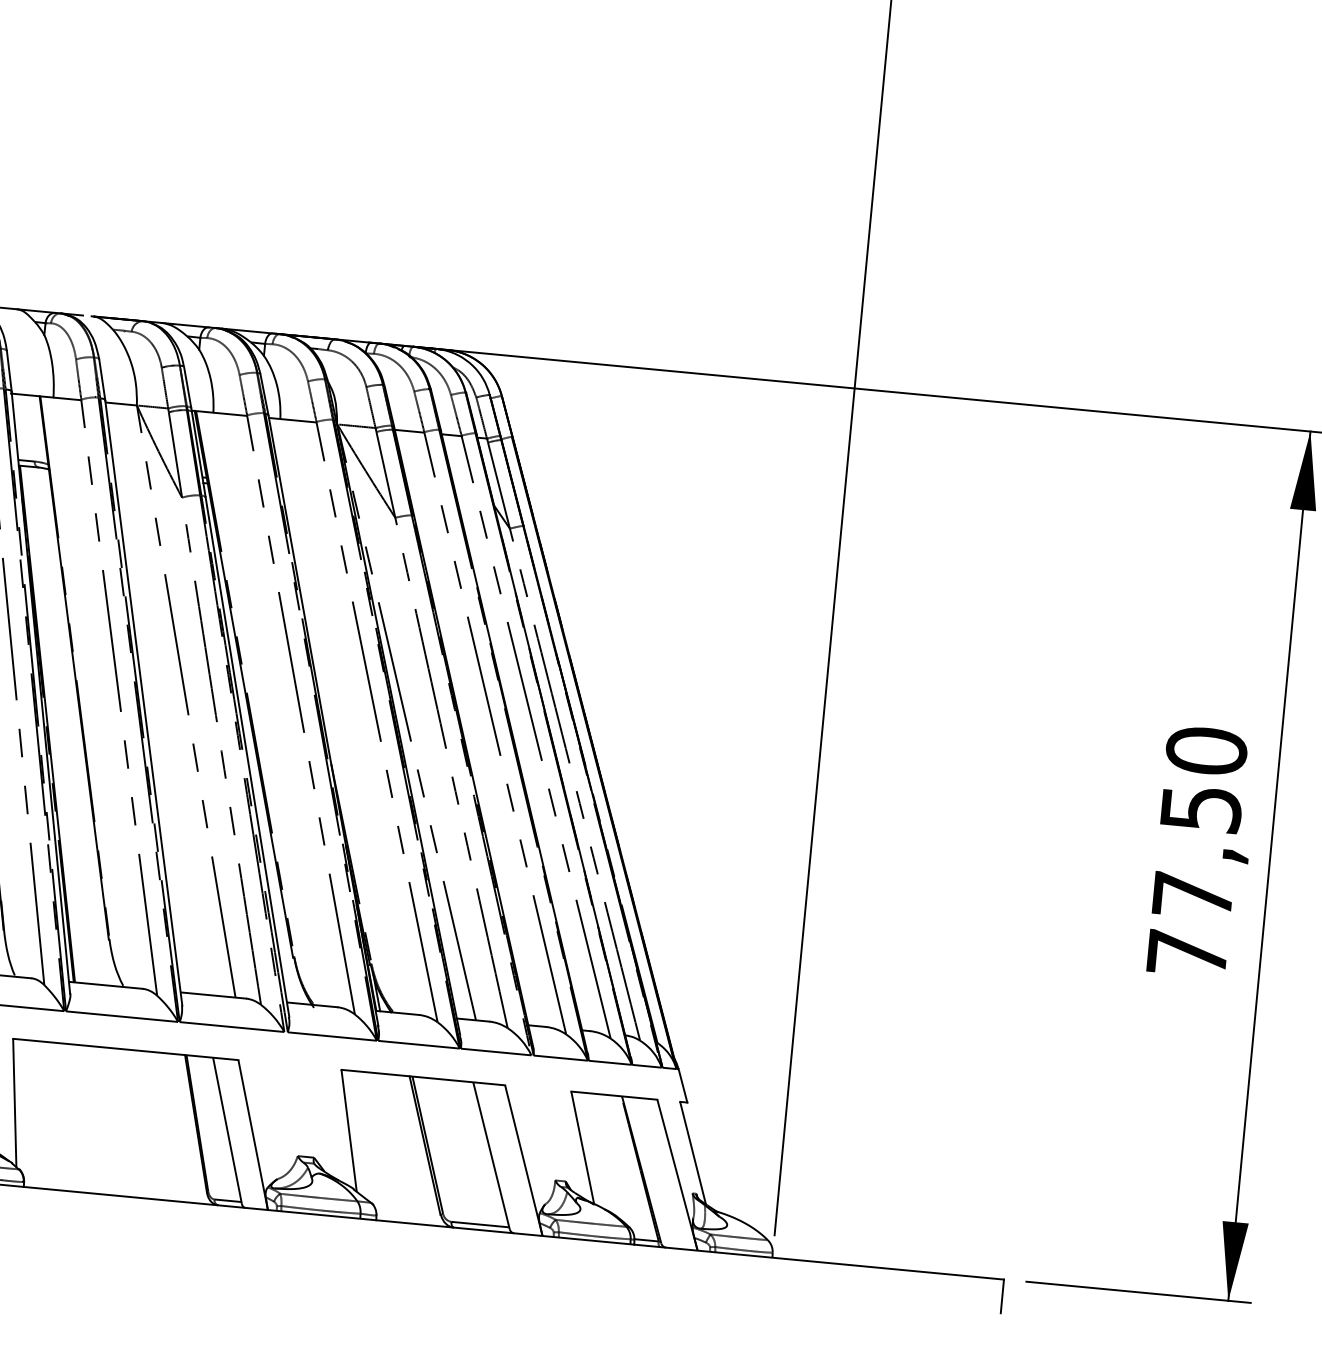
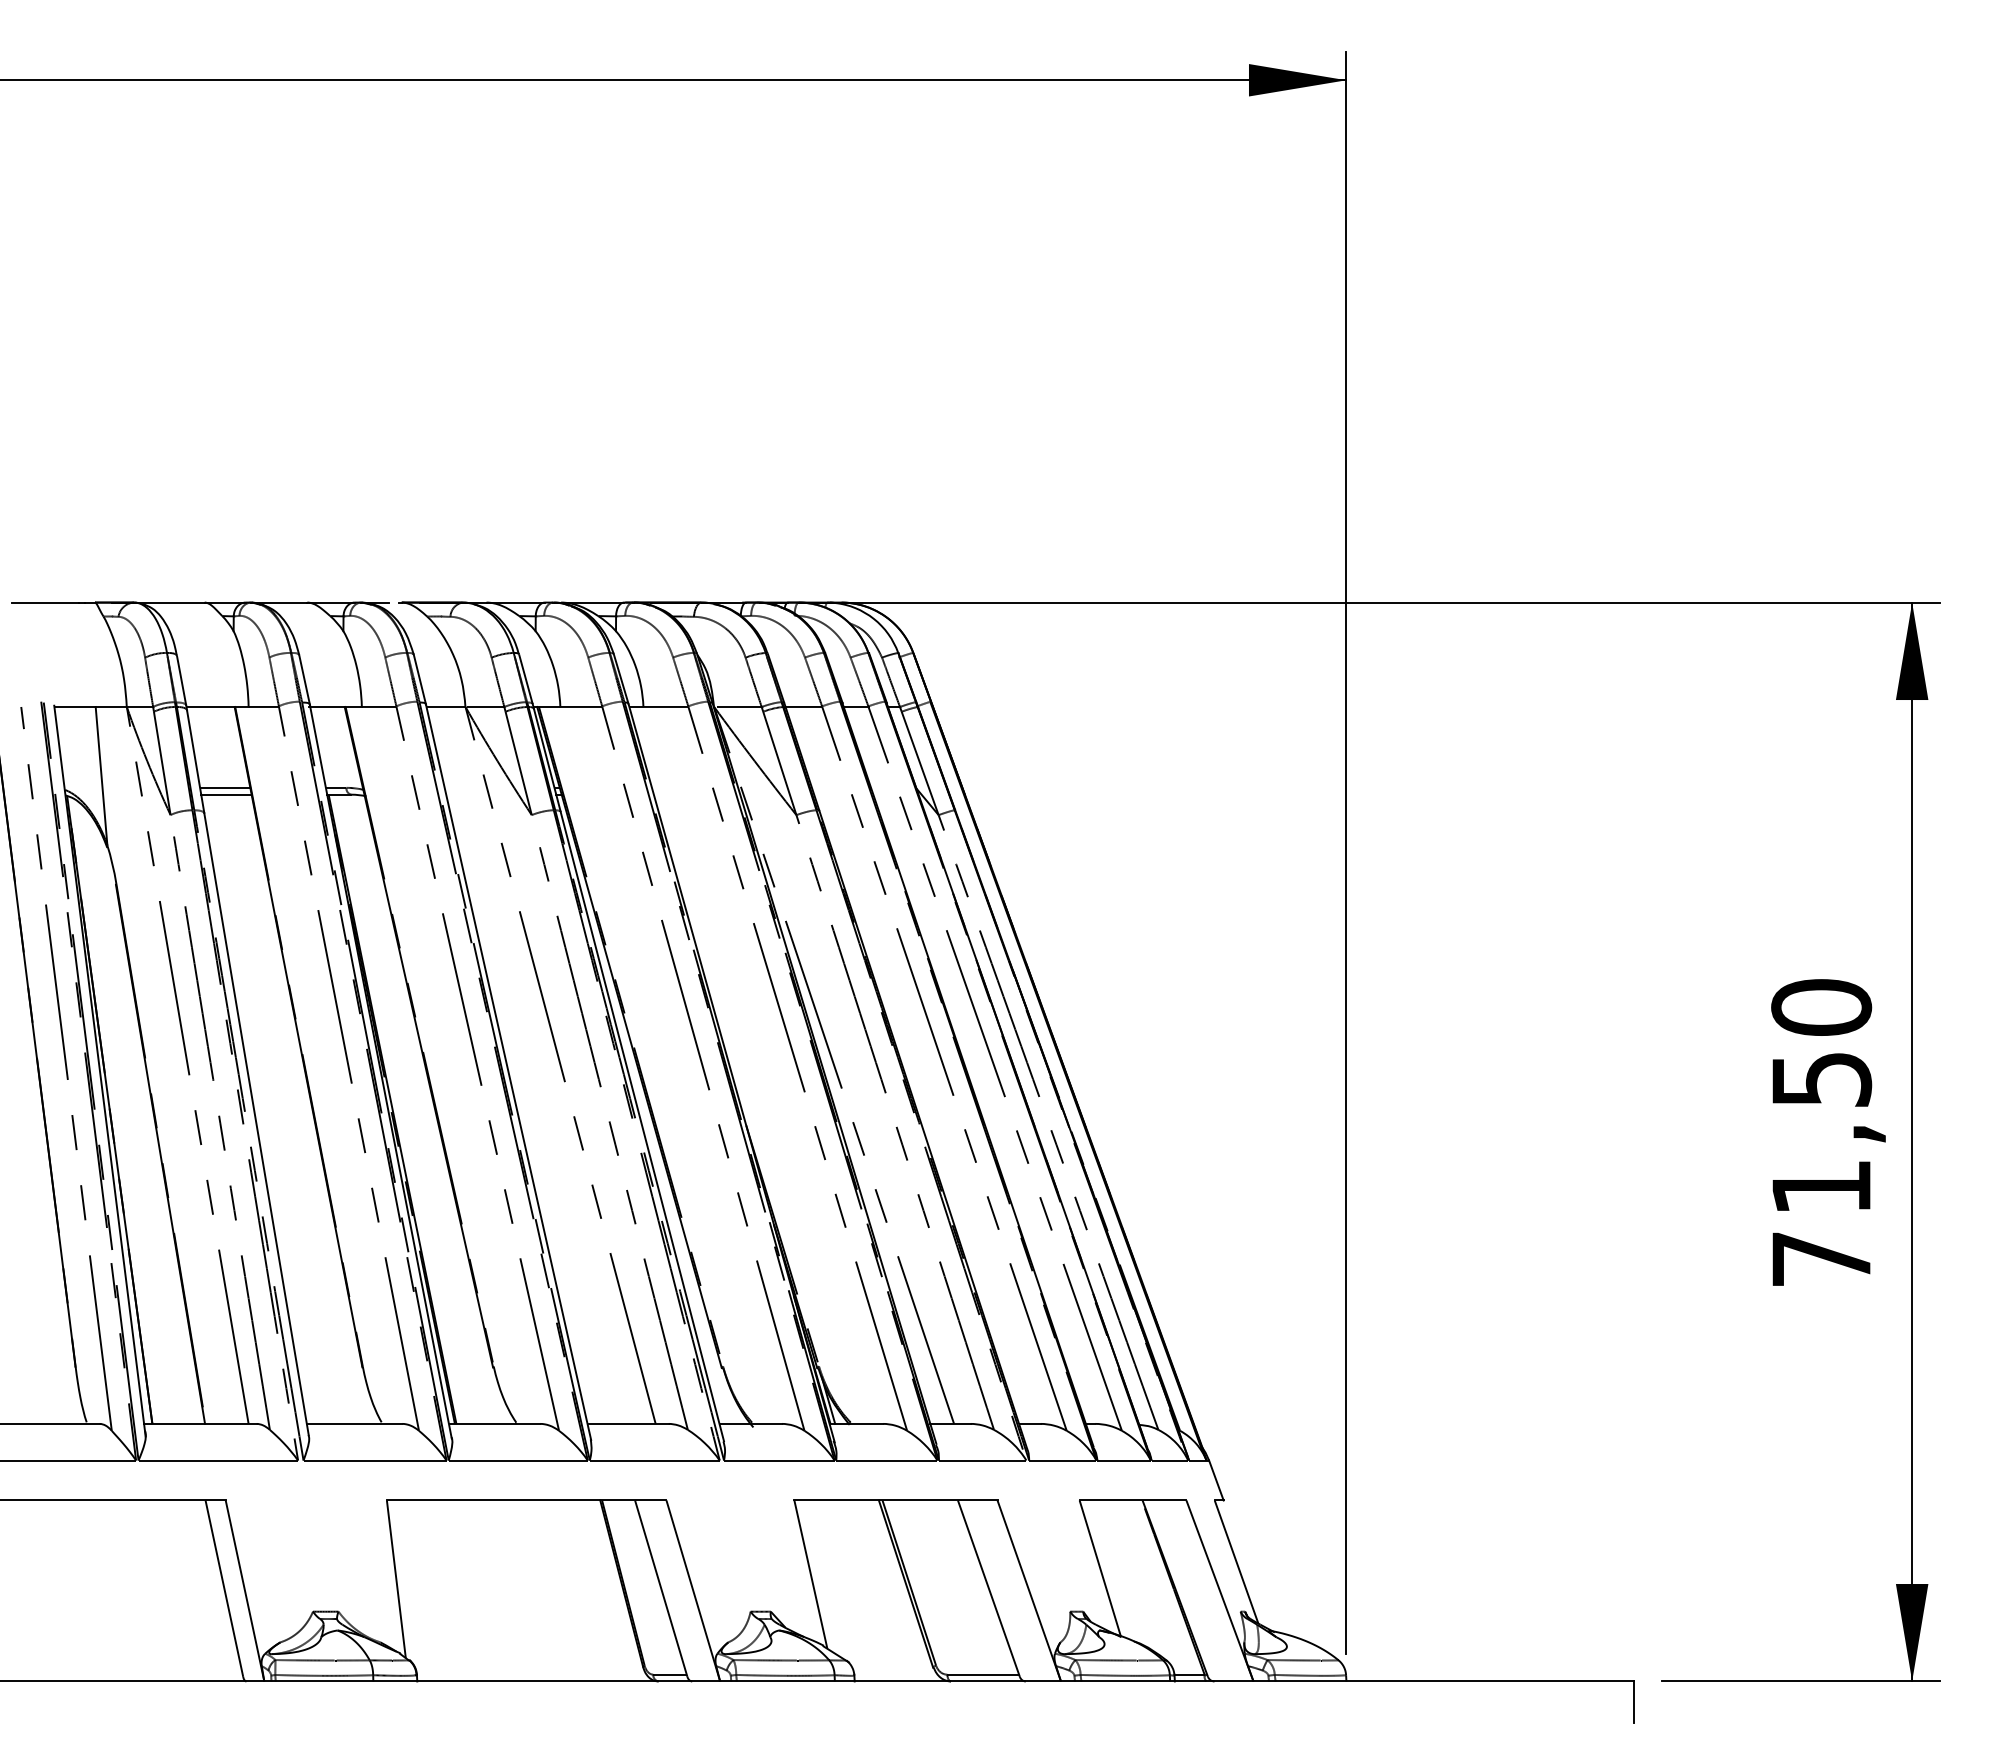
text: (1192, 895) -> (1821, 1187), 77,50 -> 71,50

